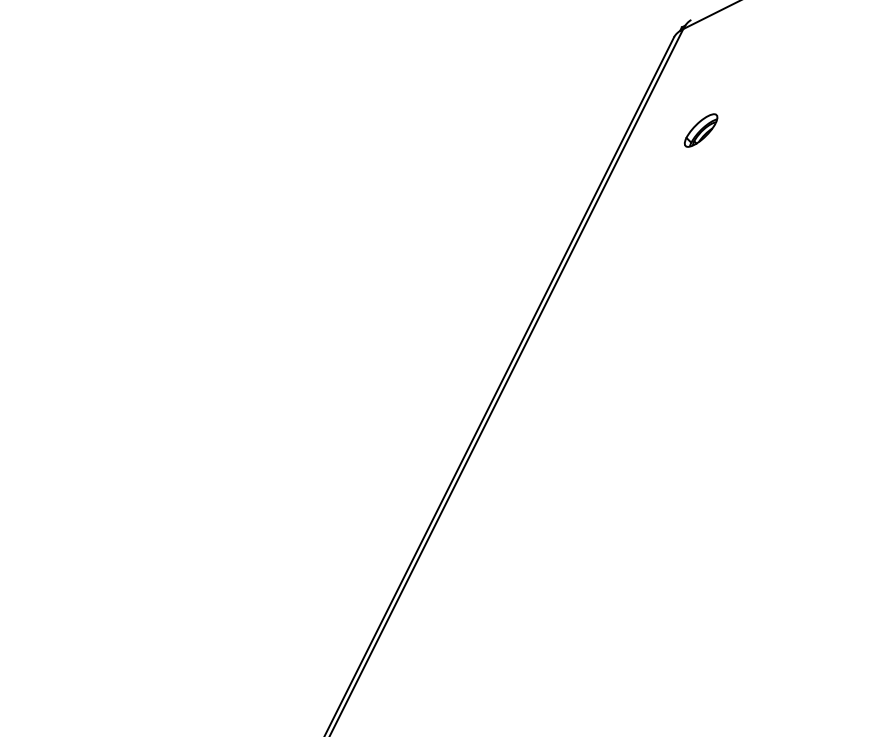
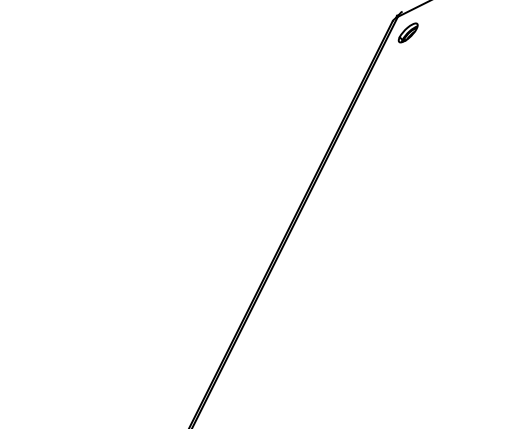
part: (699, 129) -> (407, 32), moved

